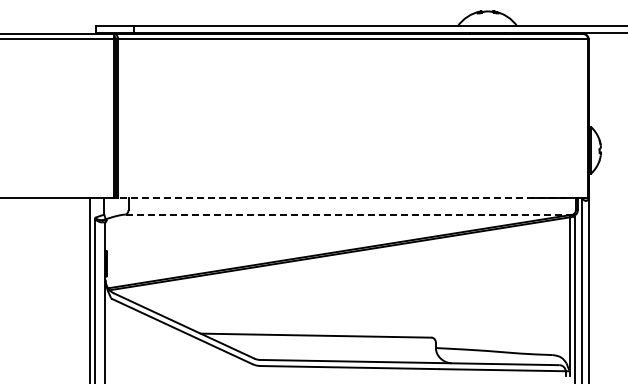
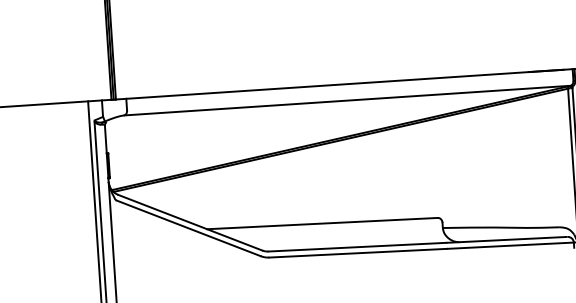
line: (341, 198) -> (338, 85), dashed -> solid
line: (349, 214) -> (347, 100), dashed -> solid

